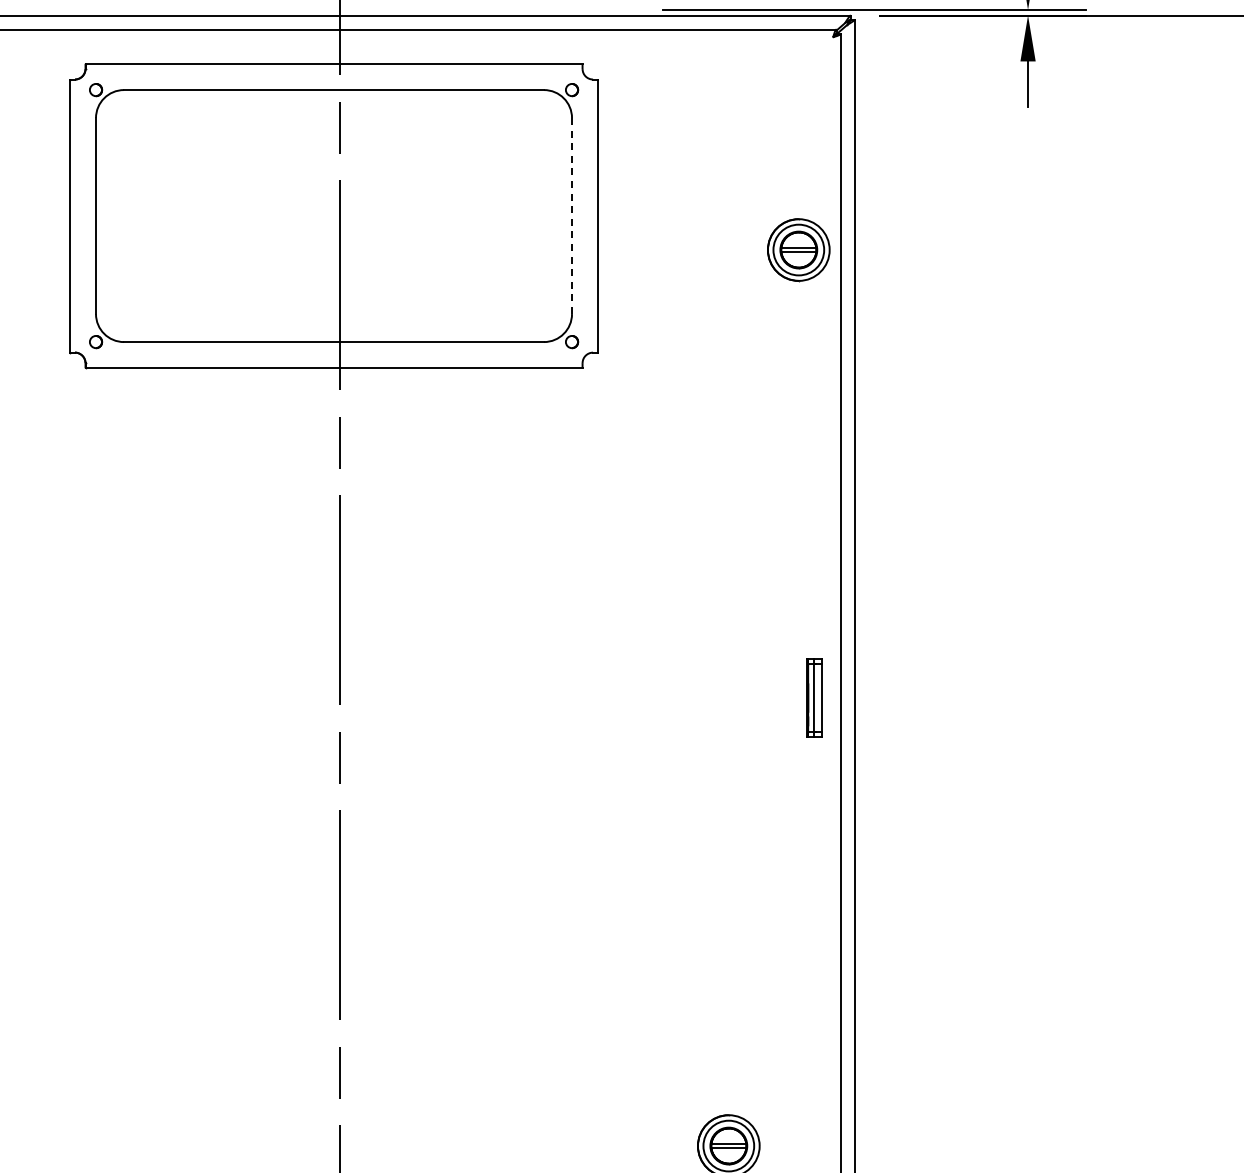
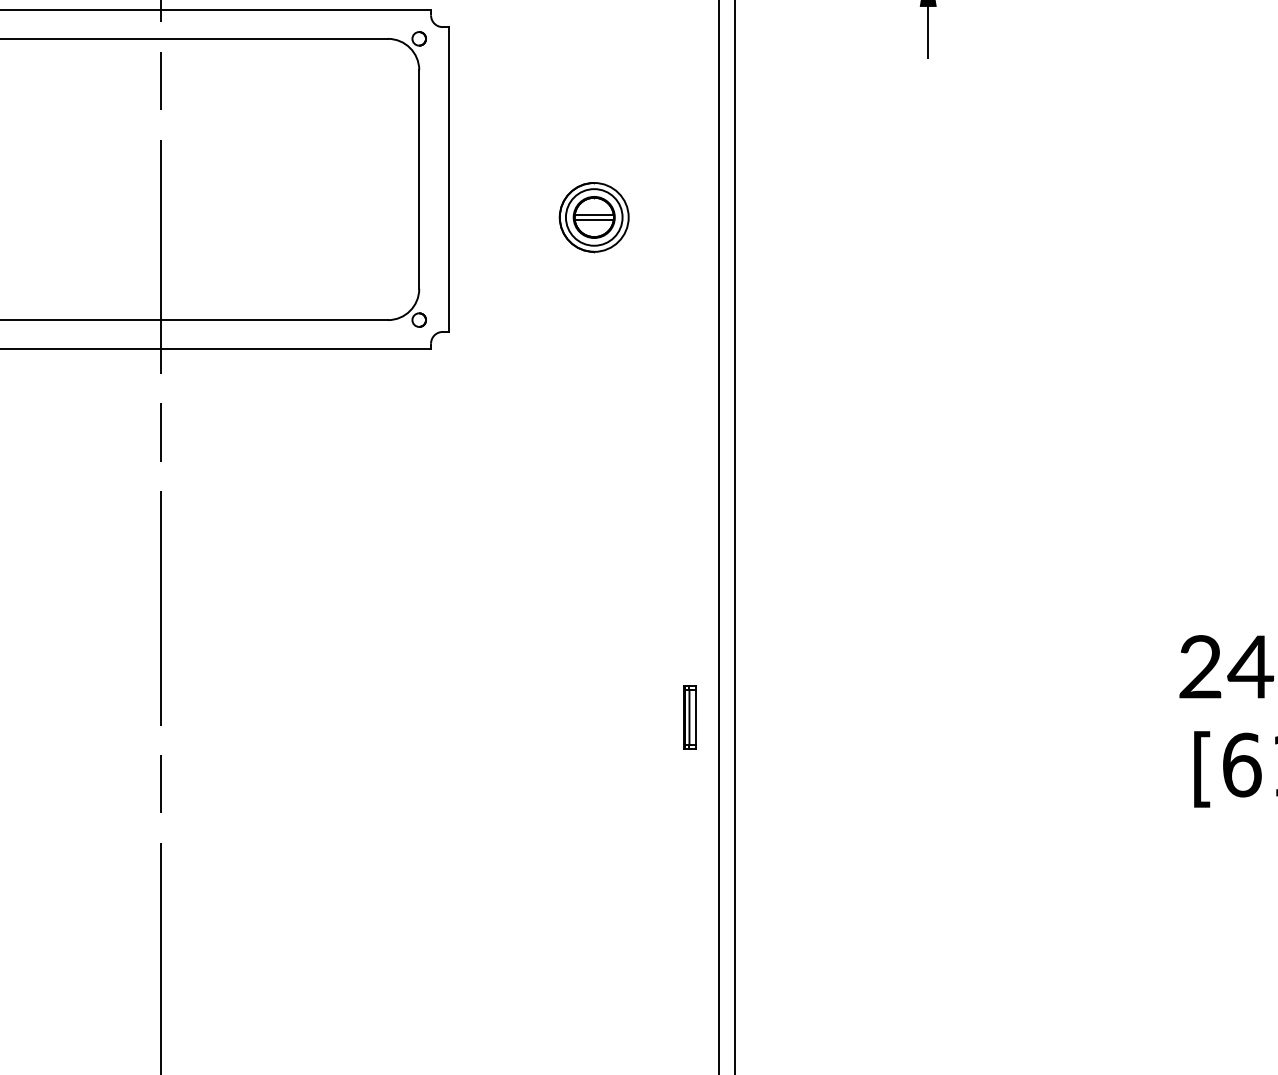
line: (572, 216) -> (419, 179), dashed -> solid
part: (798, 250) -> (593, 217), moved
part: (814, 697) -> (689, 716), size x0.71

